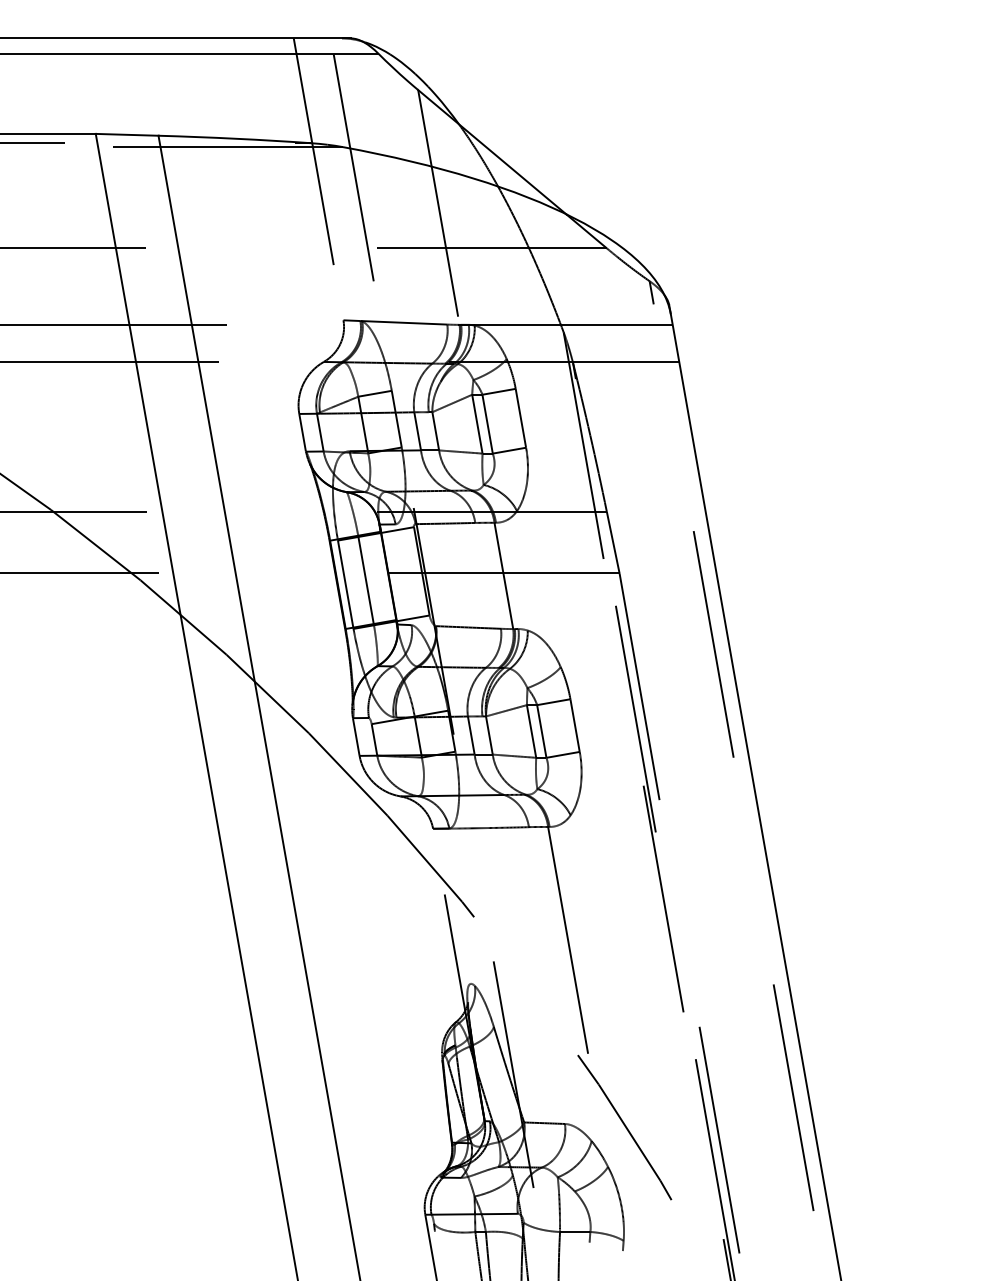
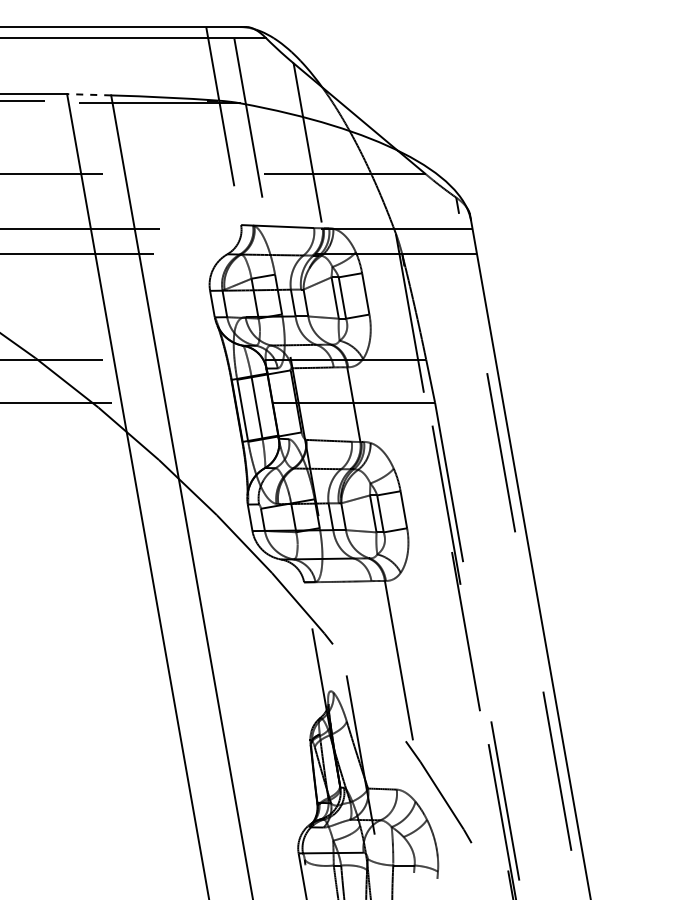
line: (126, 134) -> (88, 94), solid -> dashed

